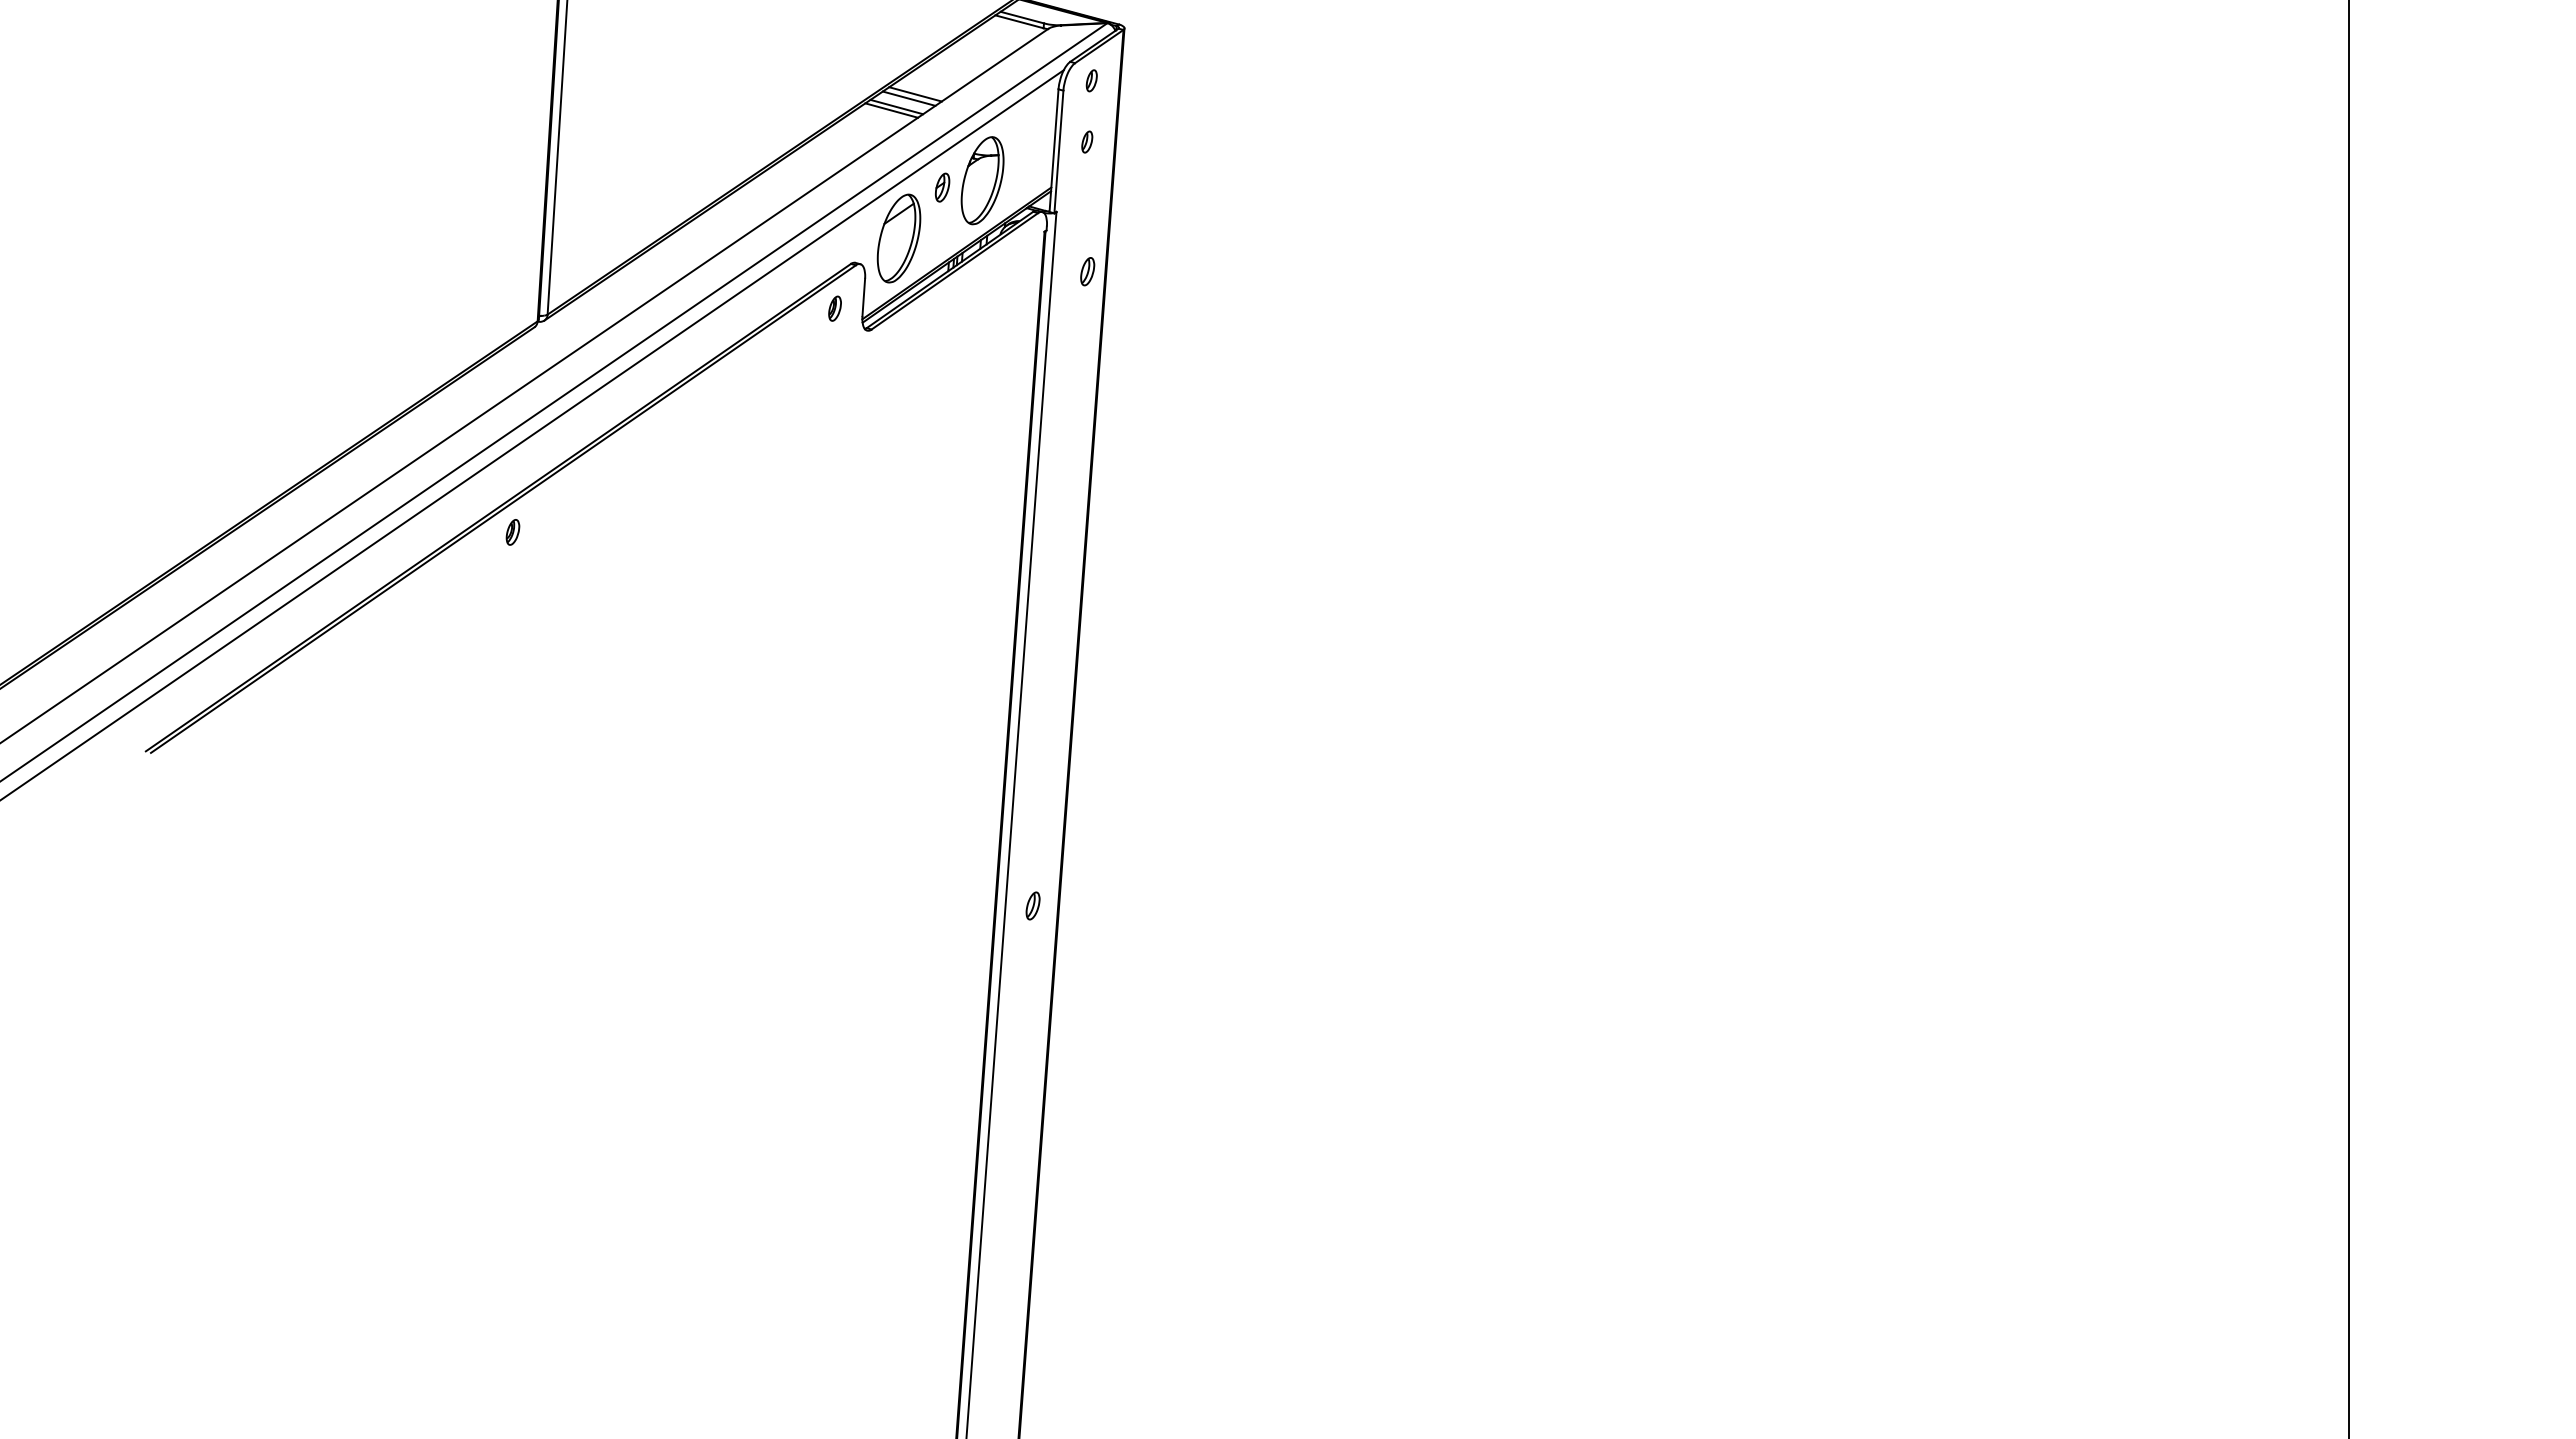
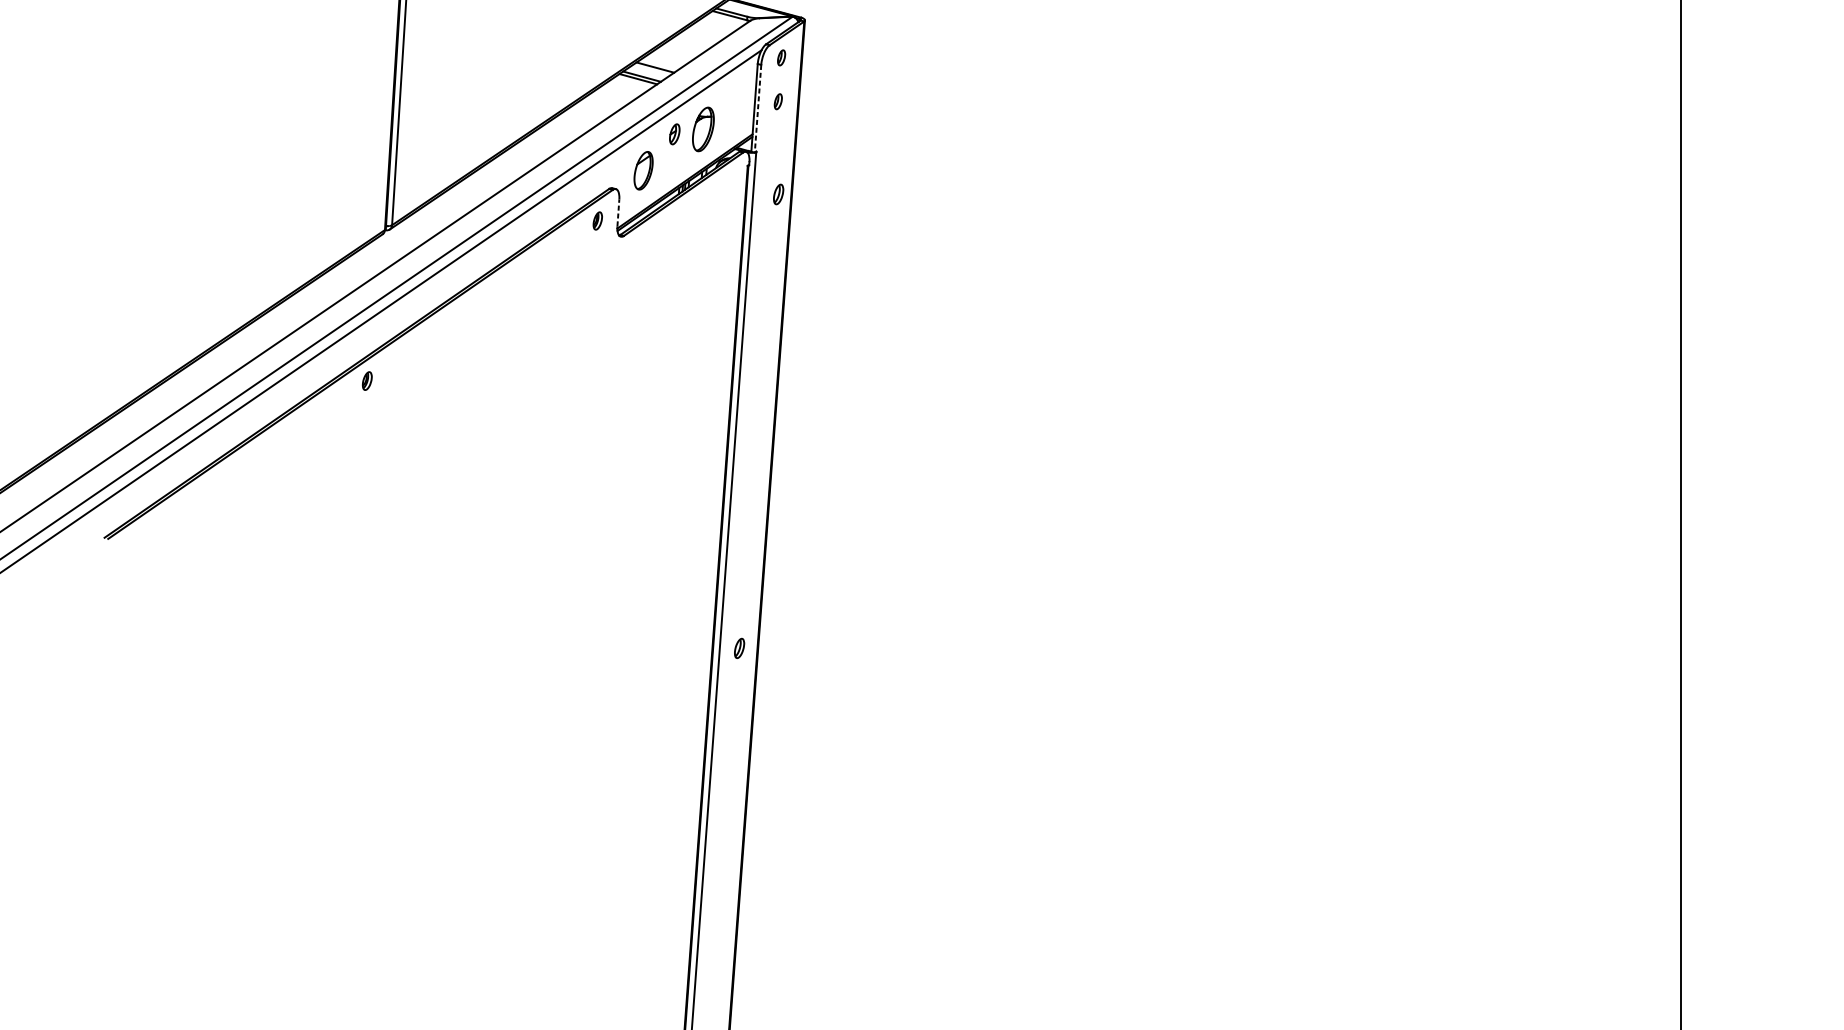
line: (908, 98) -> (650, 70), removed
line: (1058, 152) -> (757, 109), solid -> dashed
part: (982, 180) -> (703, 129), size x0.7
part: (898, 238) -> (643, 170), size x0.6
line: (863, 297) -> (618, 212), solid -> dashed

